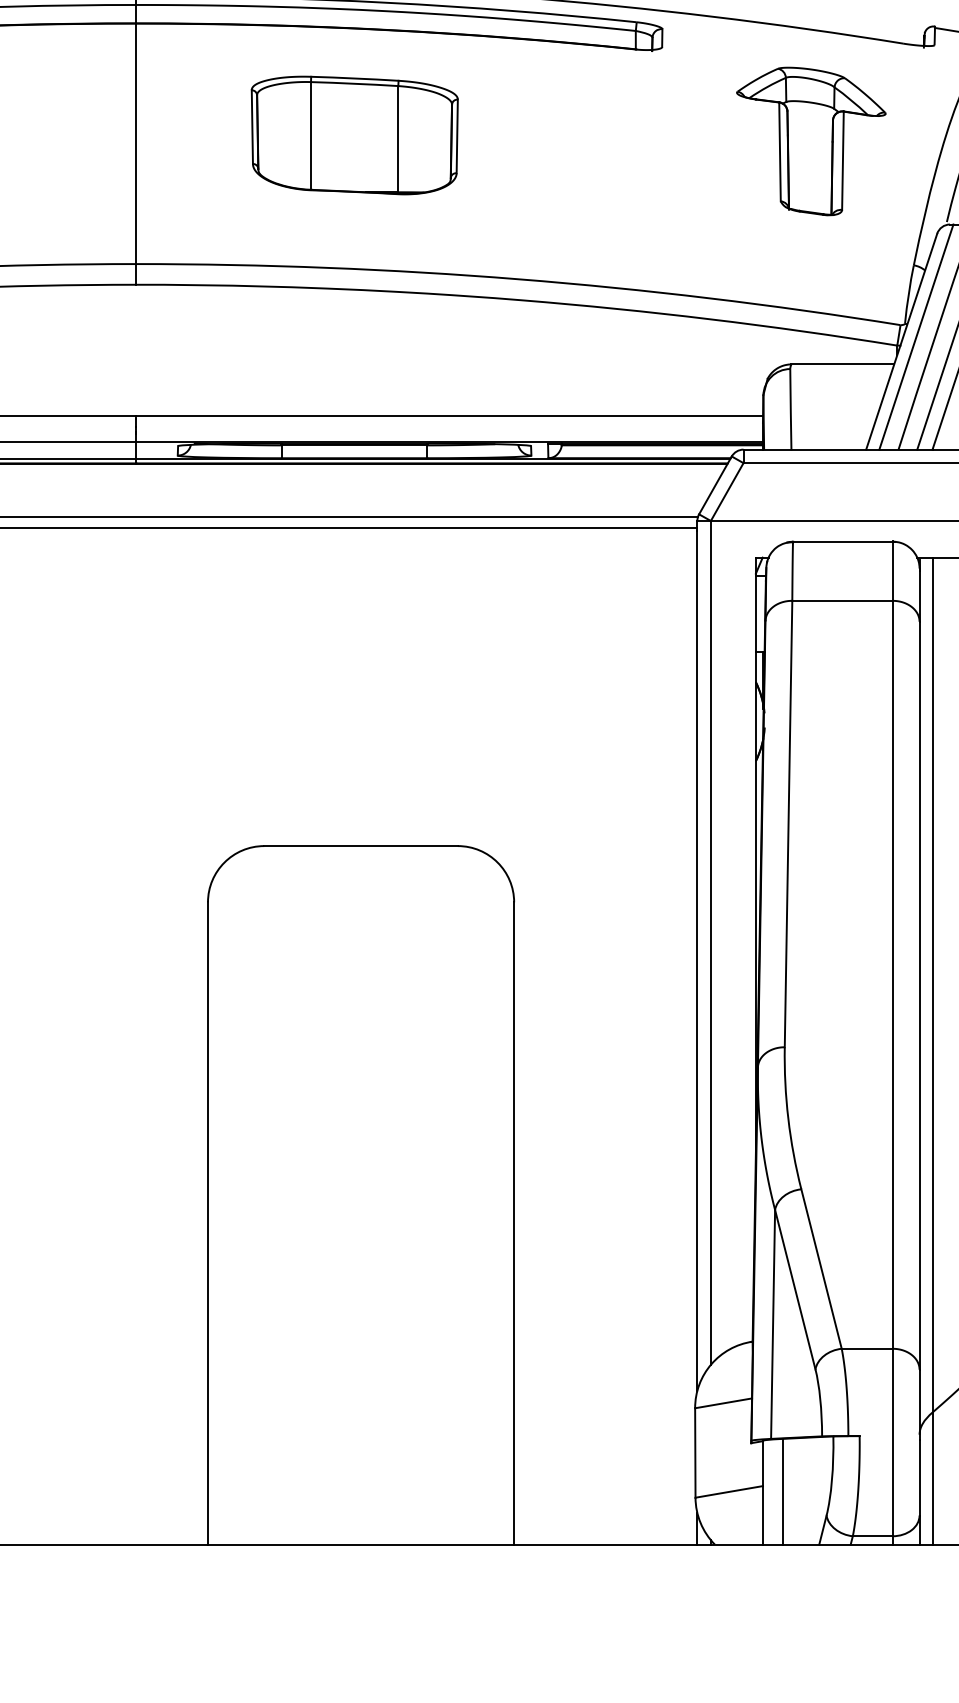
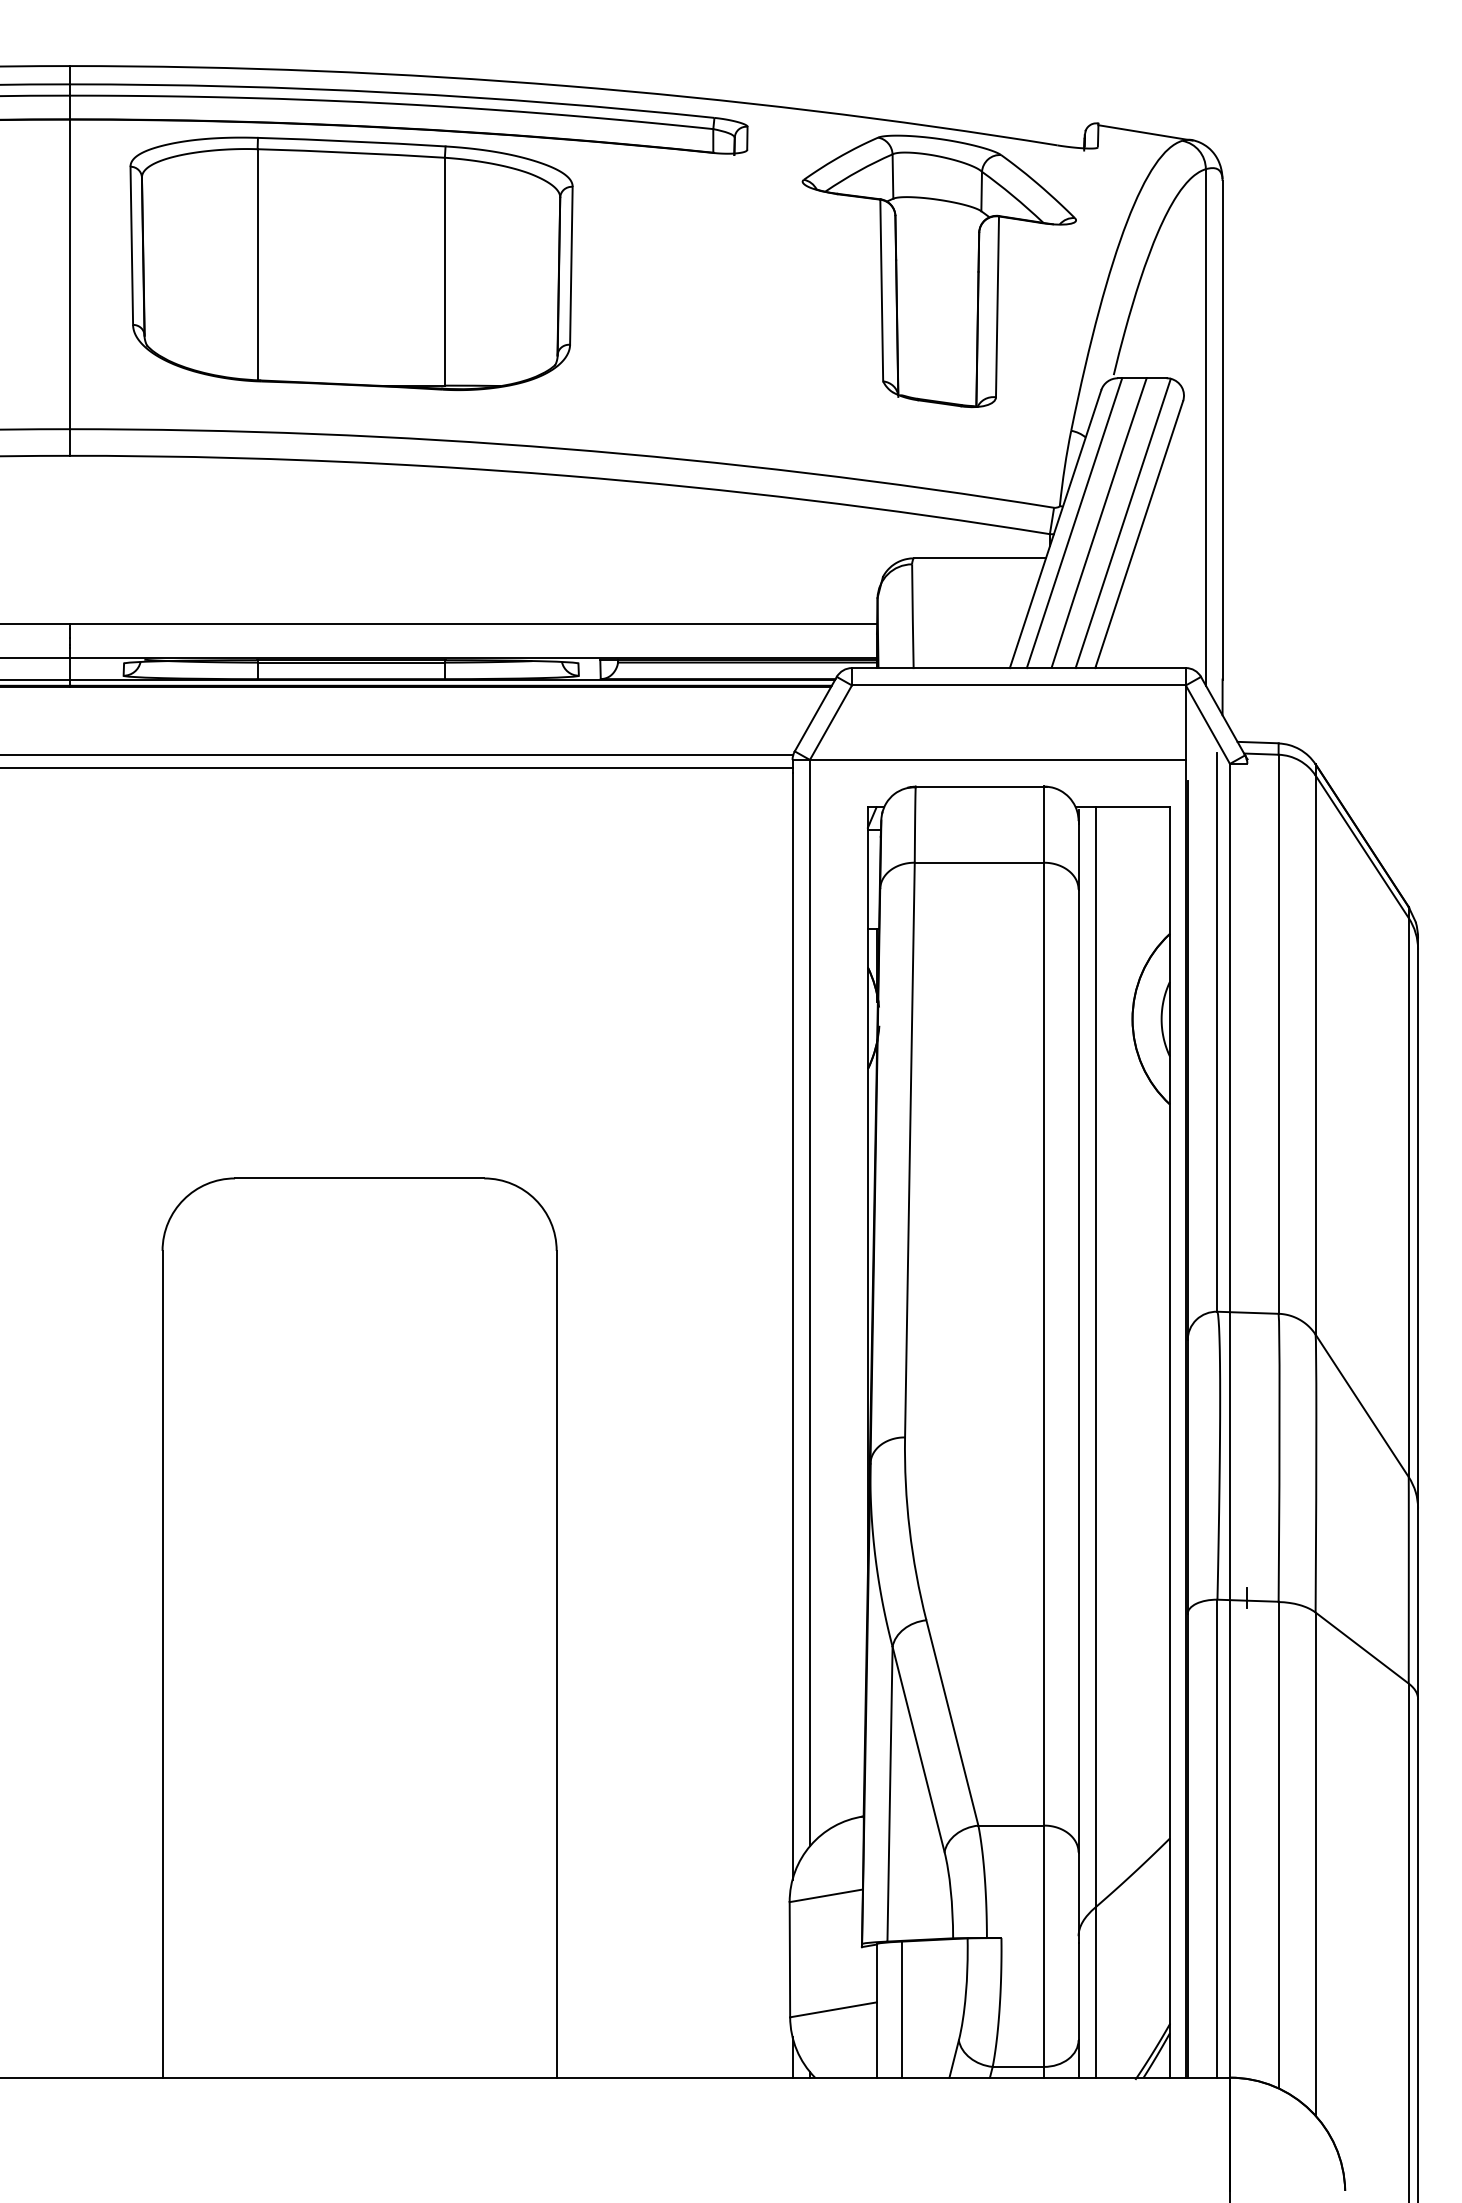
part: (354, 135) -> (351, 263), size x1.67
part: (810, 141) -> (938, 271), size x1.43

